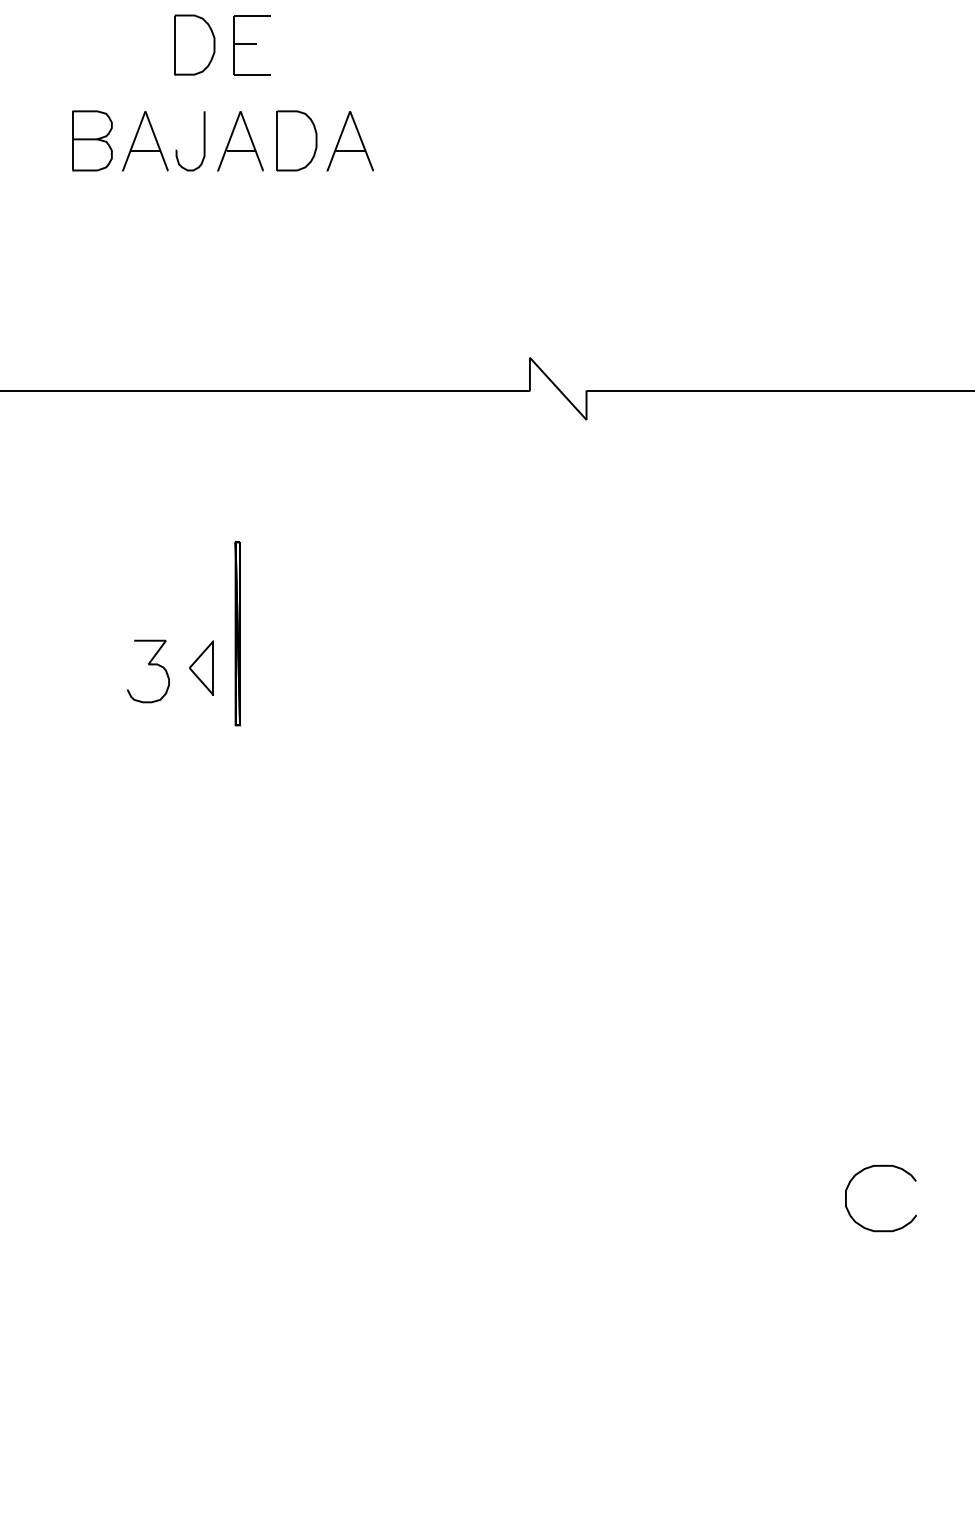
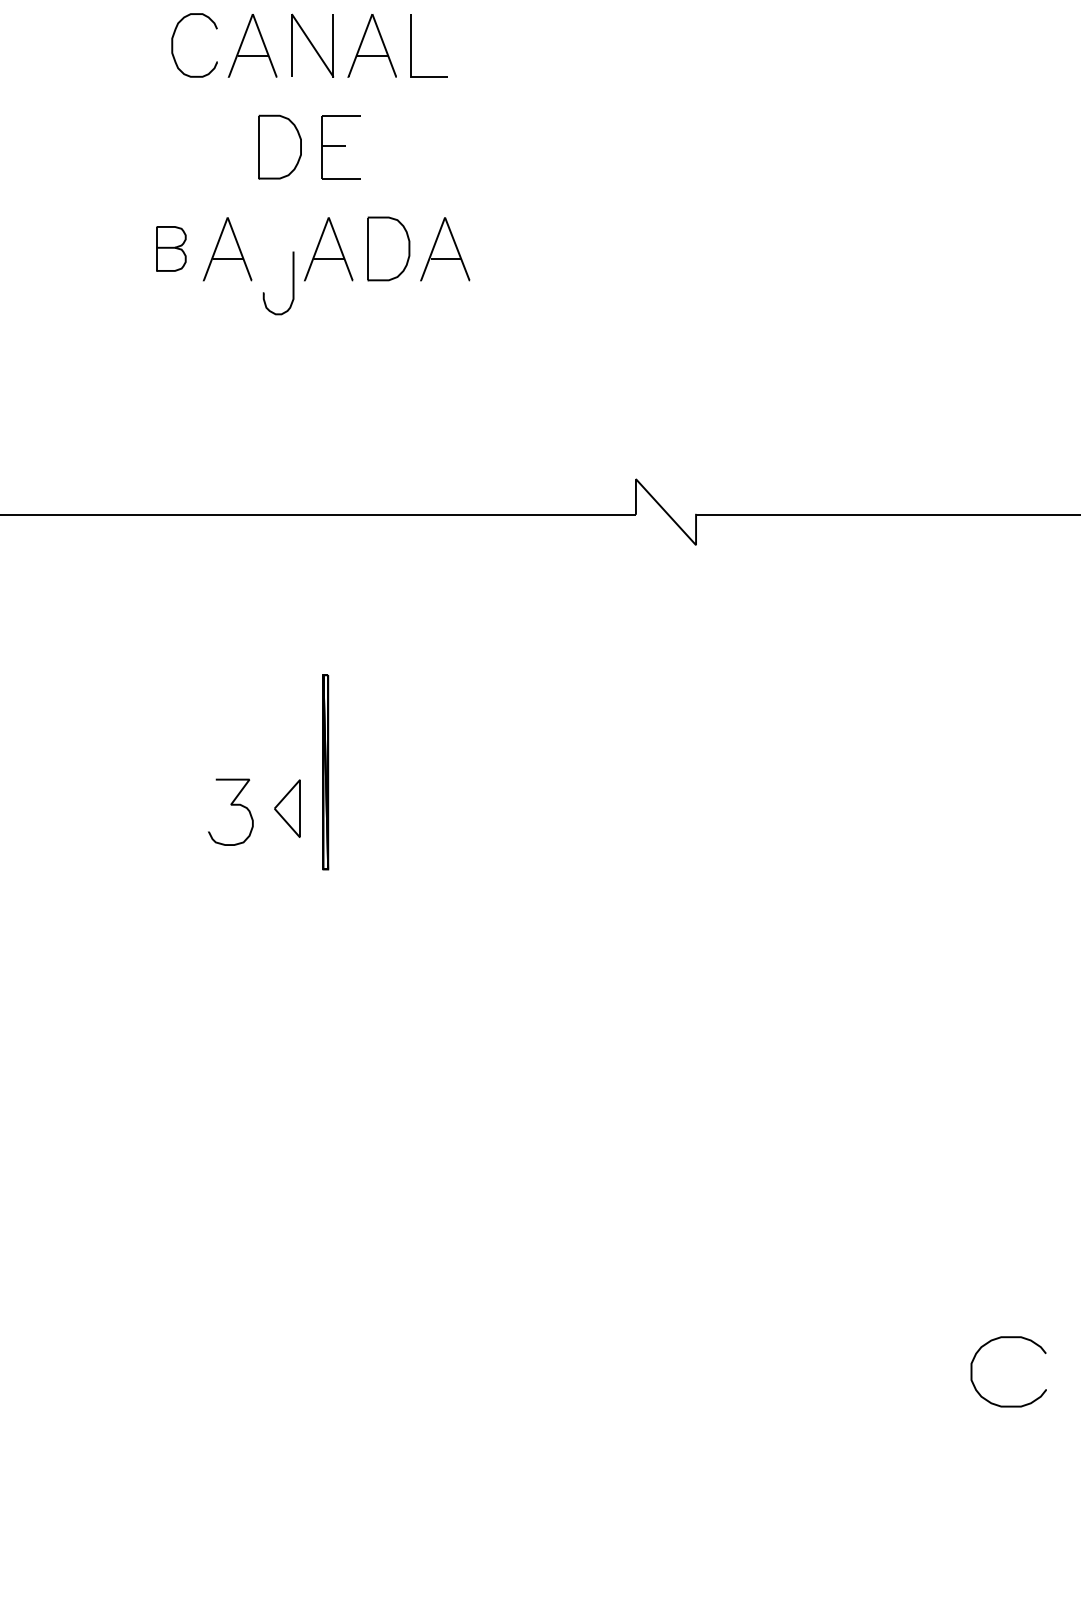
part: (91, 140) -> (170, 248), size x0.7
curve: (203, 141) -> (292, 283), moved

